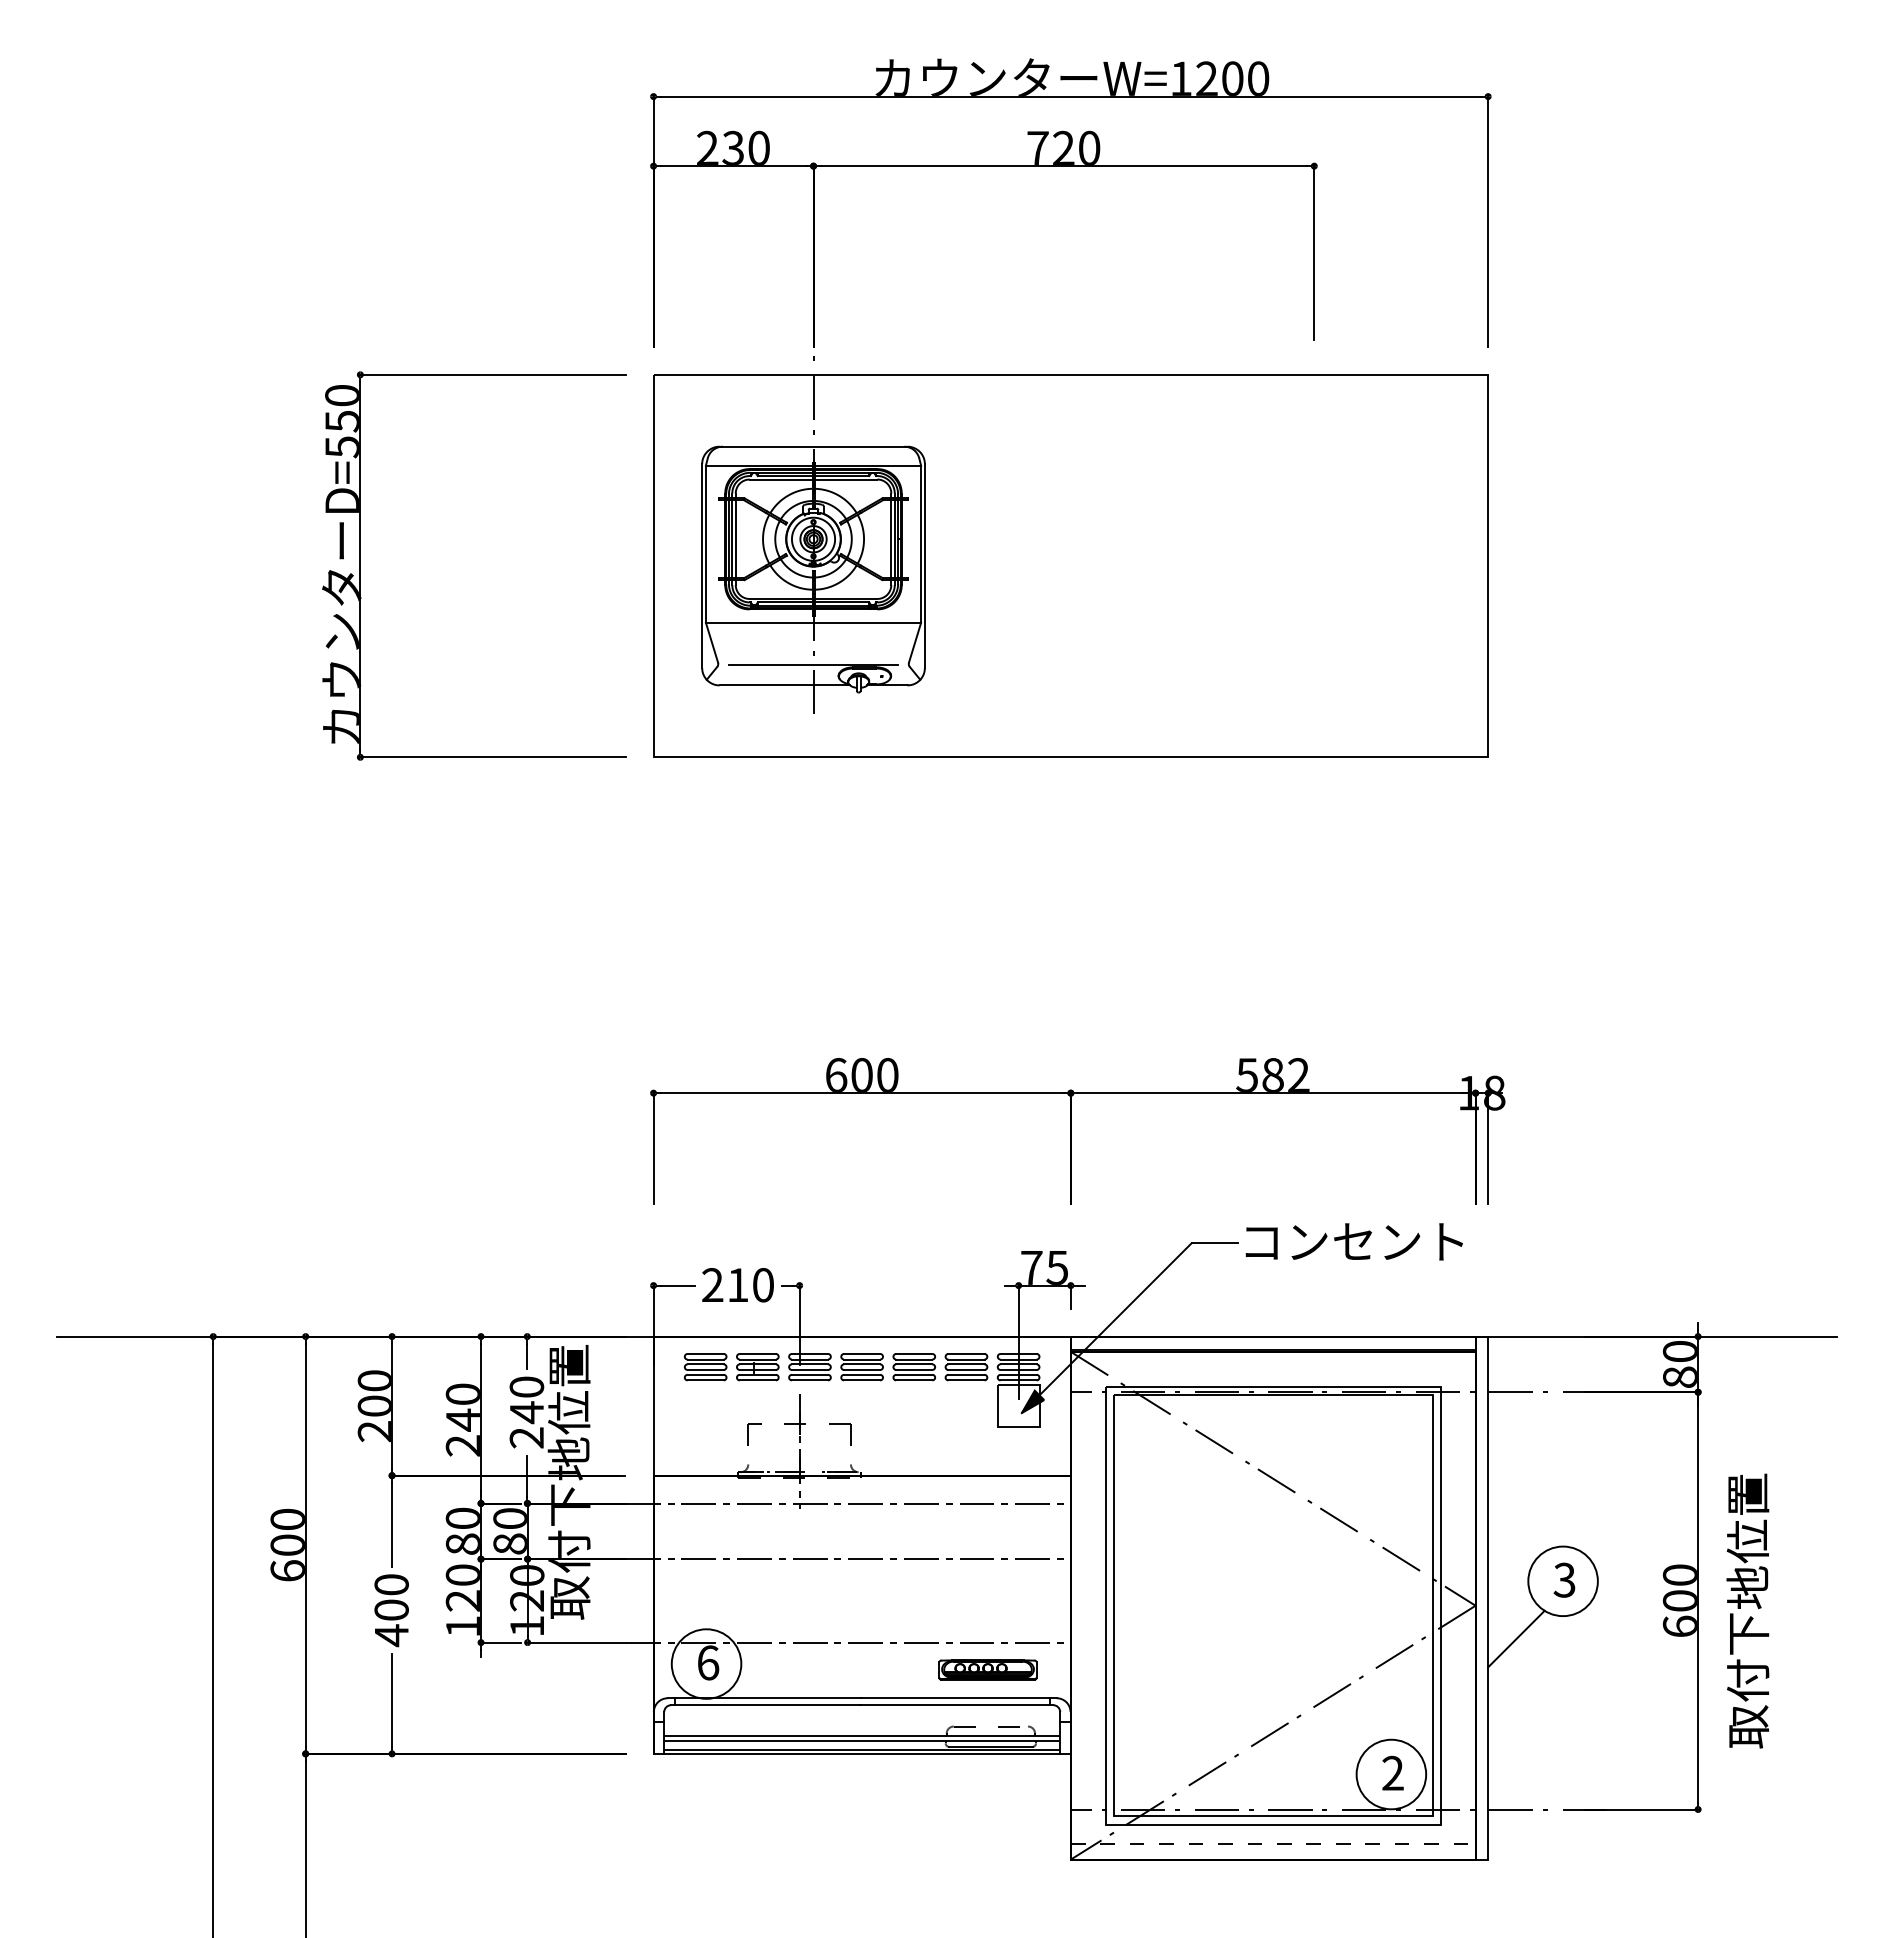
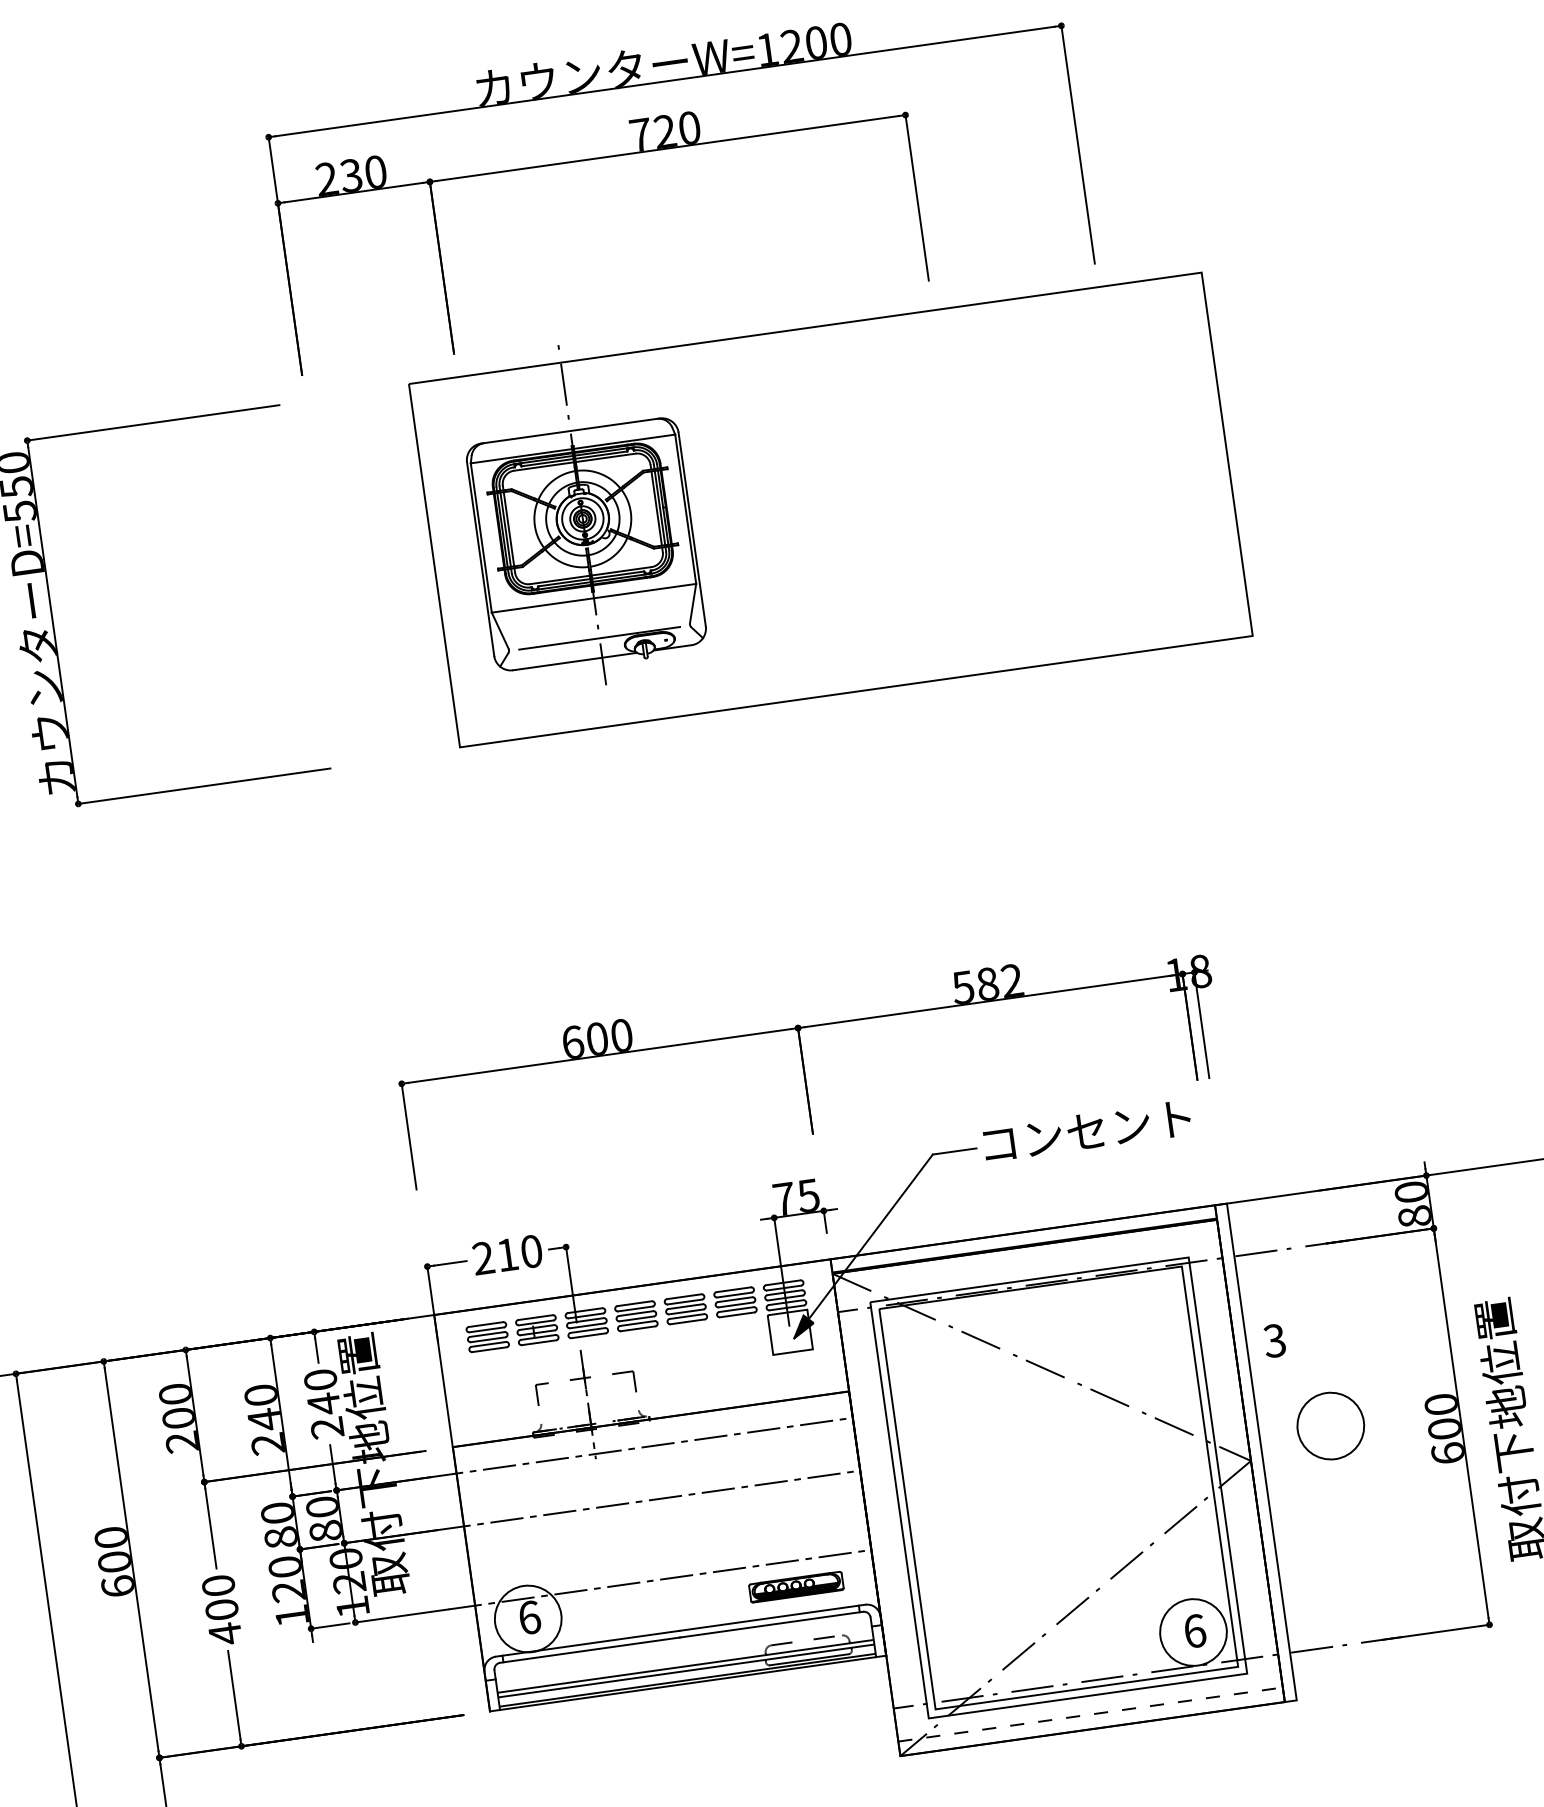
part: (1070, 556) -> (829, 500), moved
text: (1564, 1579) -> (1274, 1340), moved
line: (1516, 1638) -> (1294, 1486), removed
text: (1392, 1772) -> (1194, 1630), 2 -> 6

